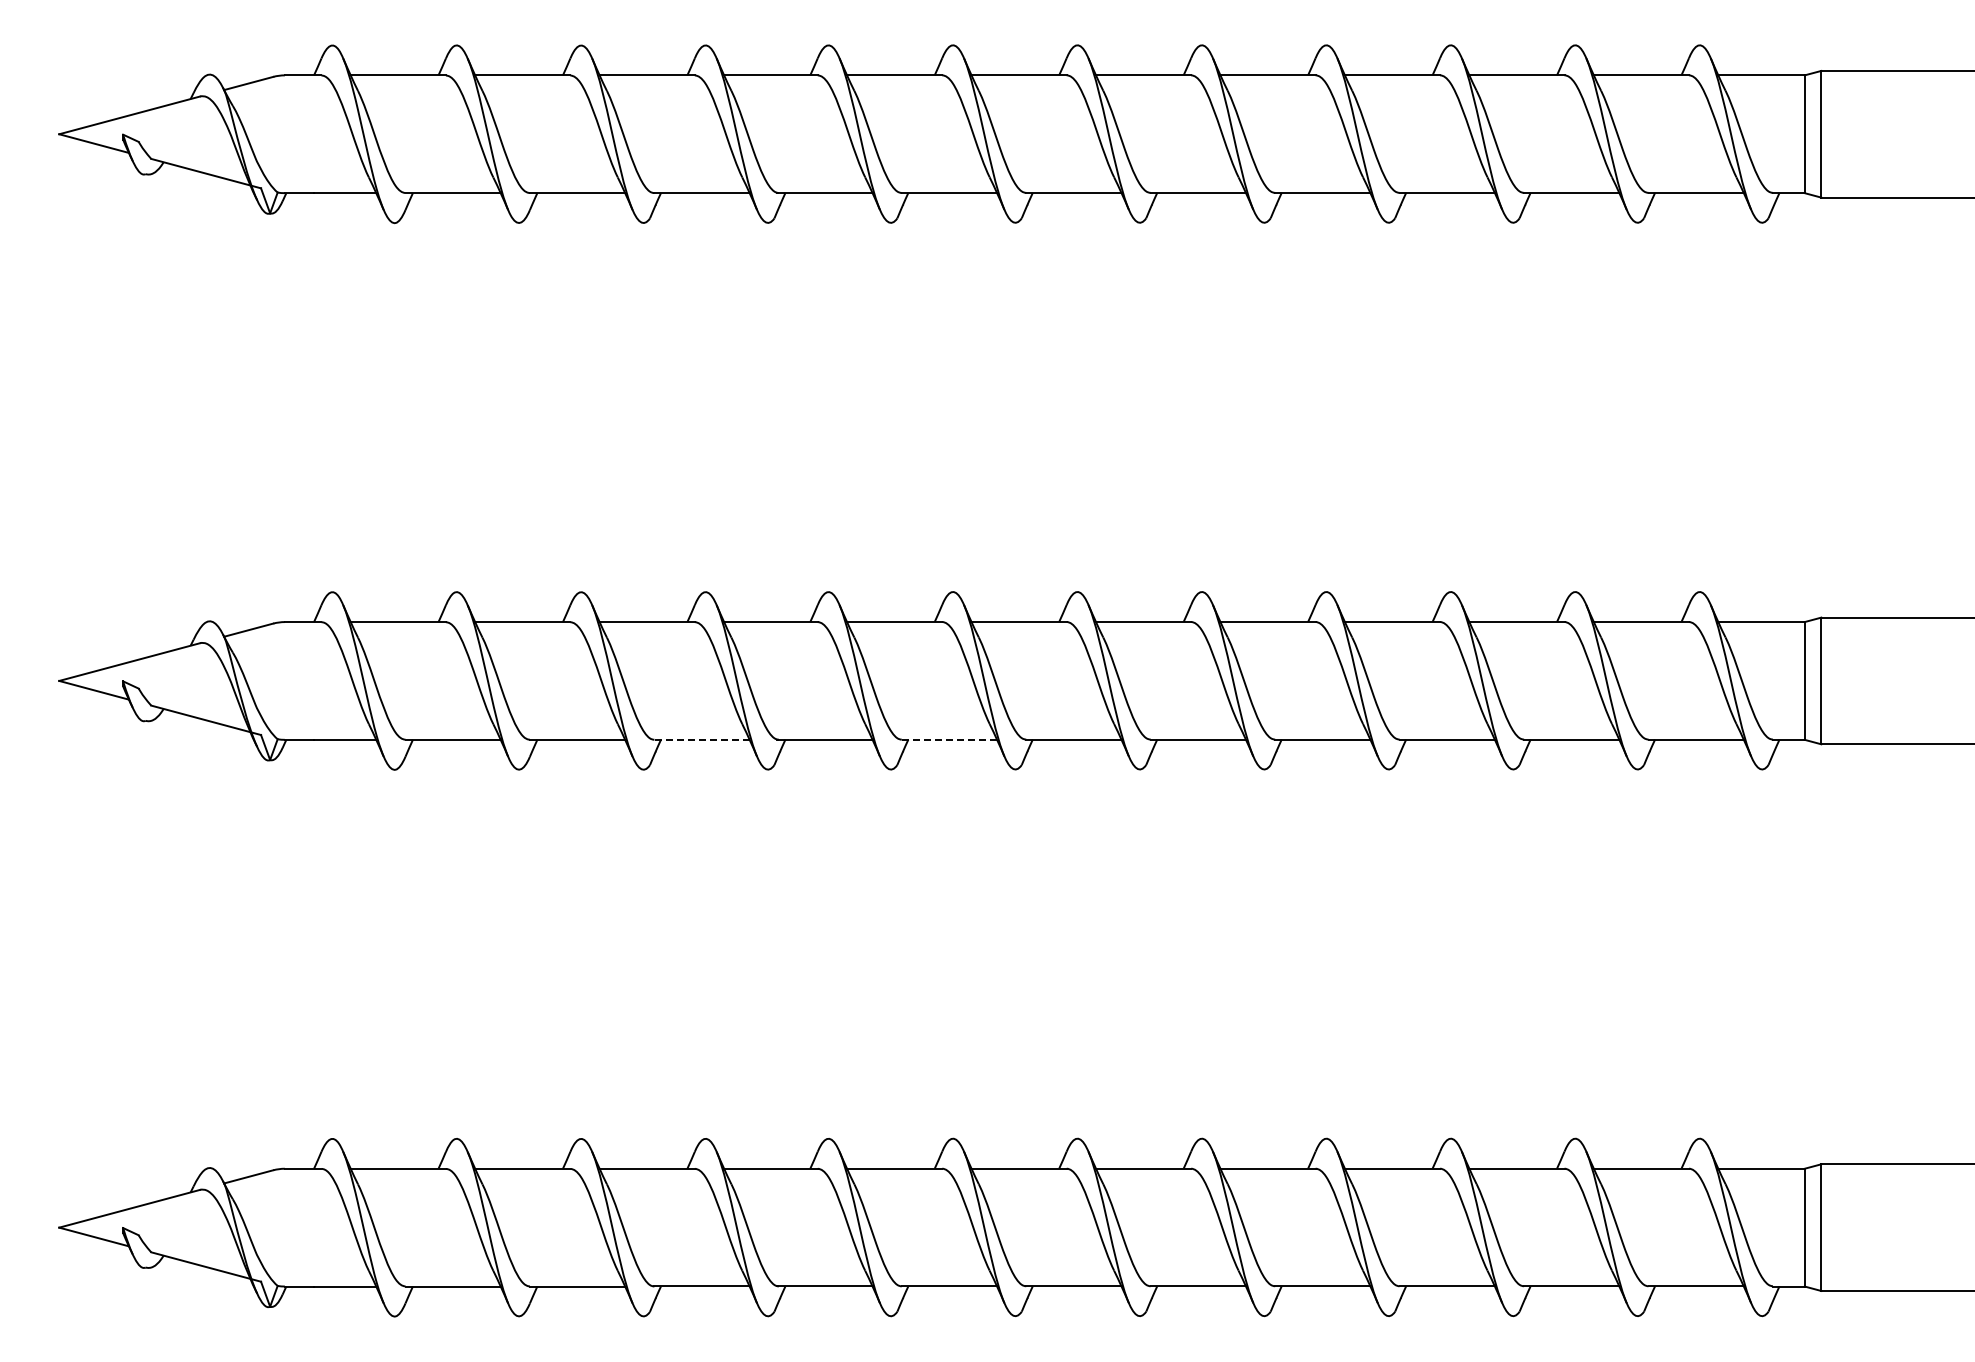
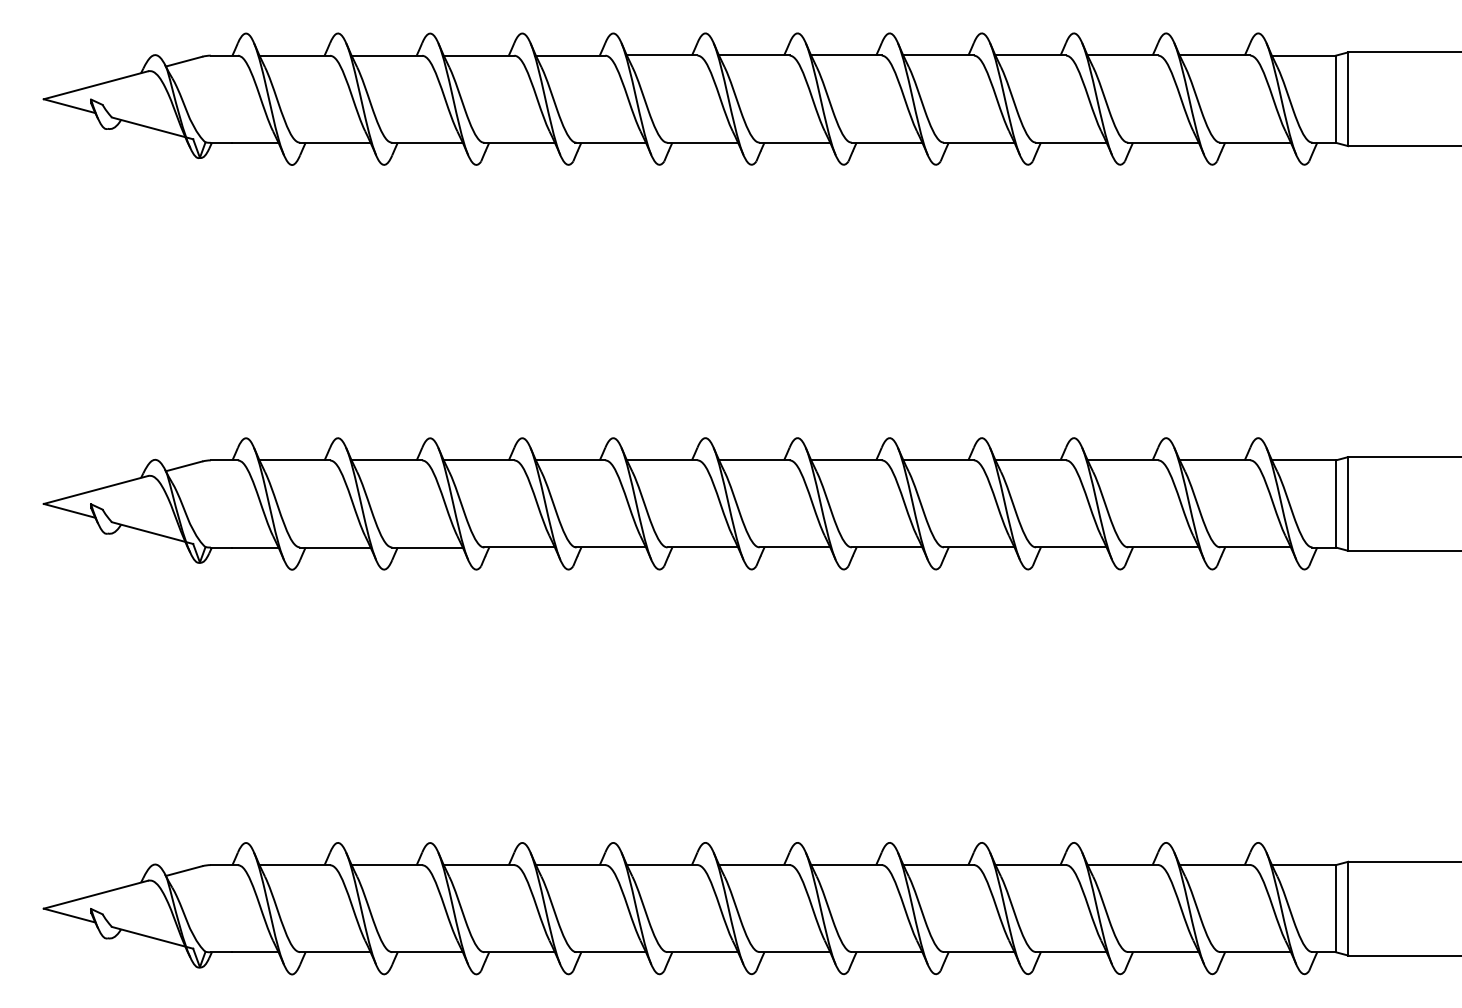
line: (702, 739) -> (520, 547), dashed -> solid
line: (949, 739) -> (702, 547), dashed -> solid

